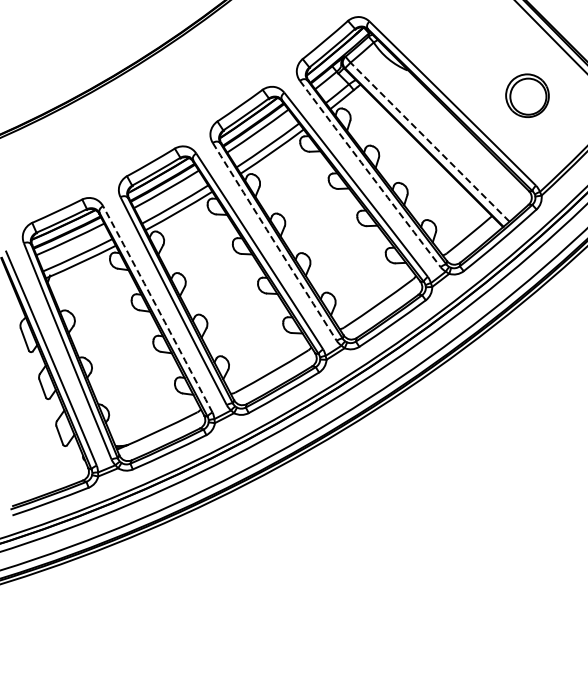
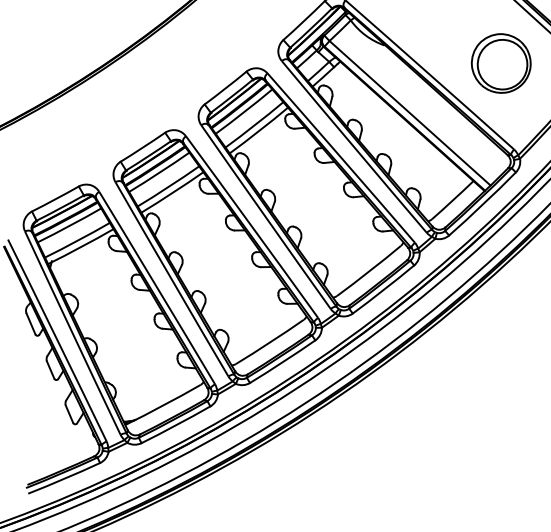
part: (527, 95) -> (501, 63), size x1.43
line: (429, 141) -> (409, 112), dashed -> solid
arc: (370, 174) -> (354, 147), dashed -> solid
arc: (274, 241) -> (265, 216), dashed -> solid
arc: (158, 309) -> (157, 288), dashed -> solid

